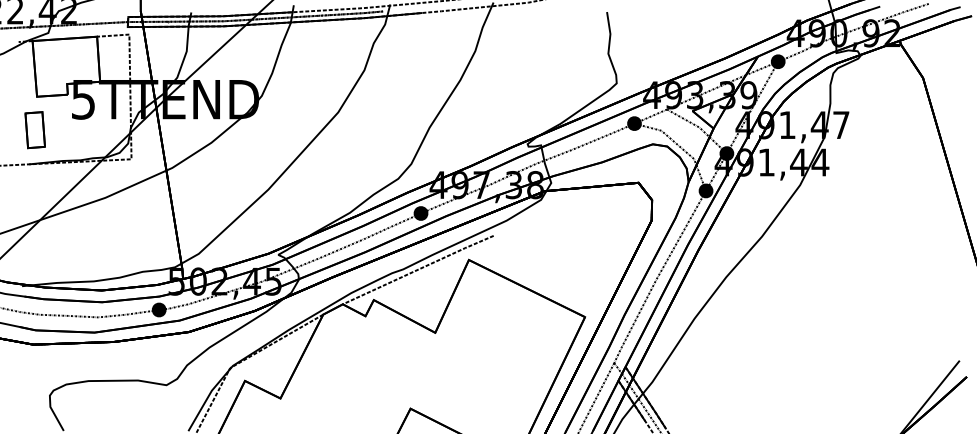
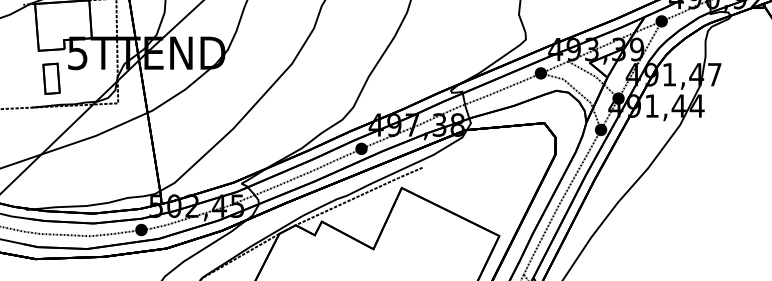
part: (34, 130) -> (50, 79), moved

